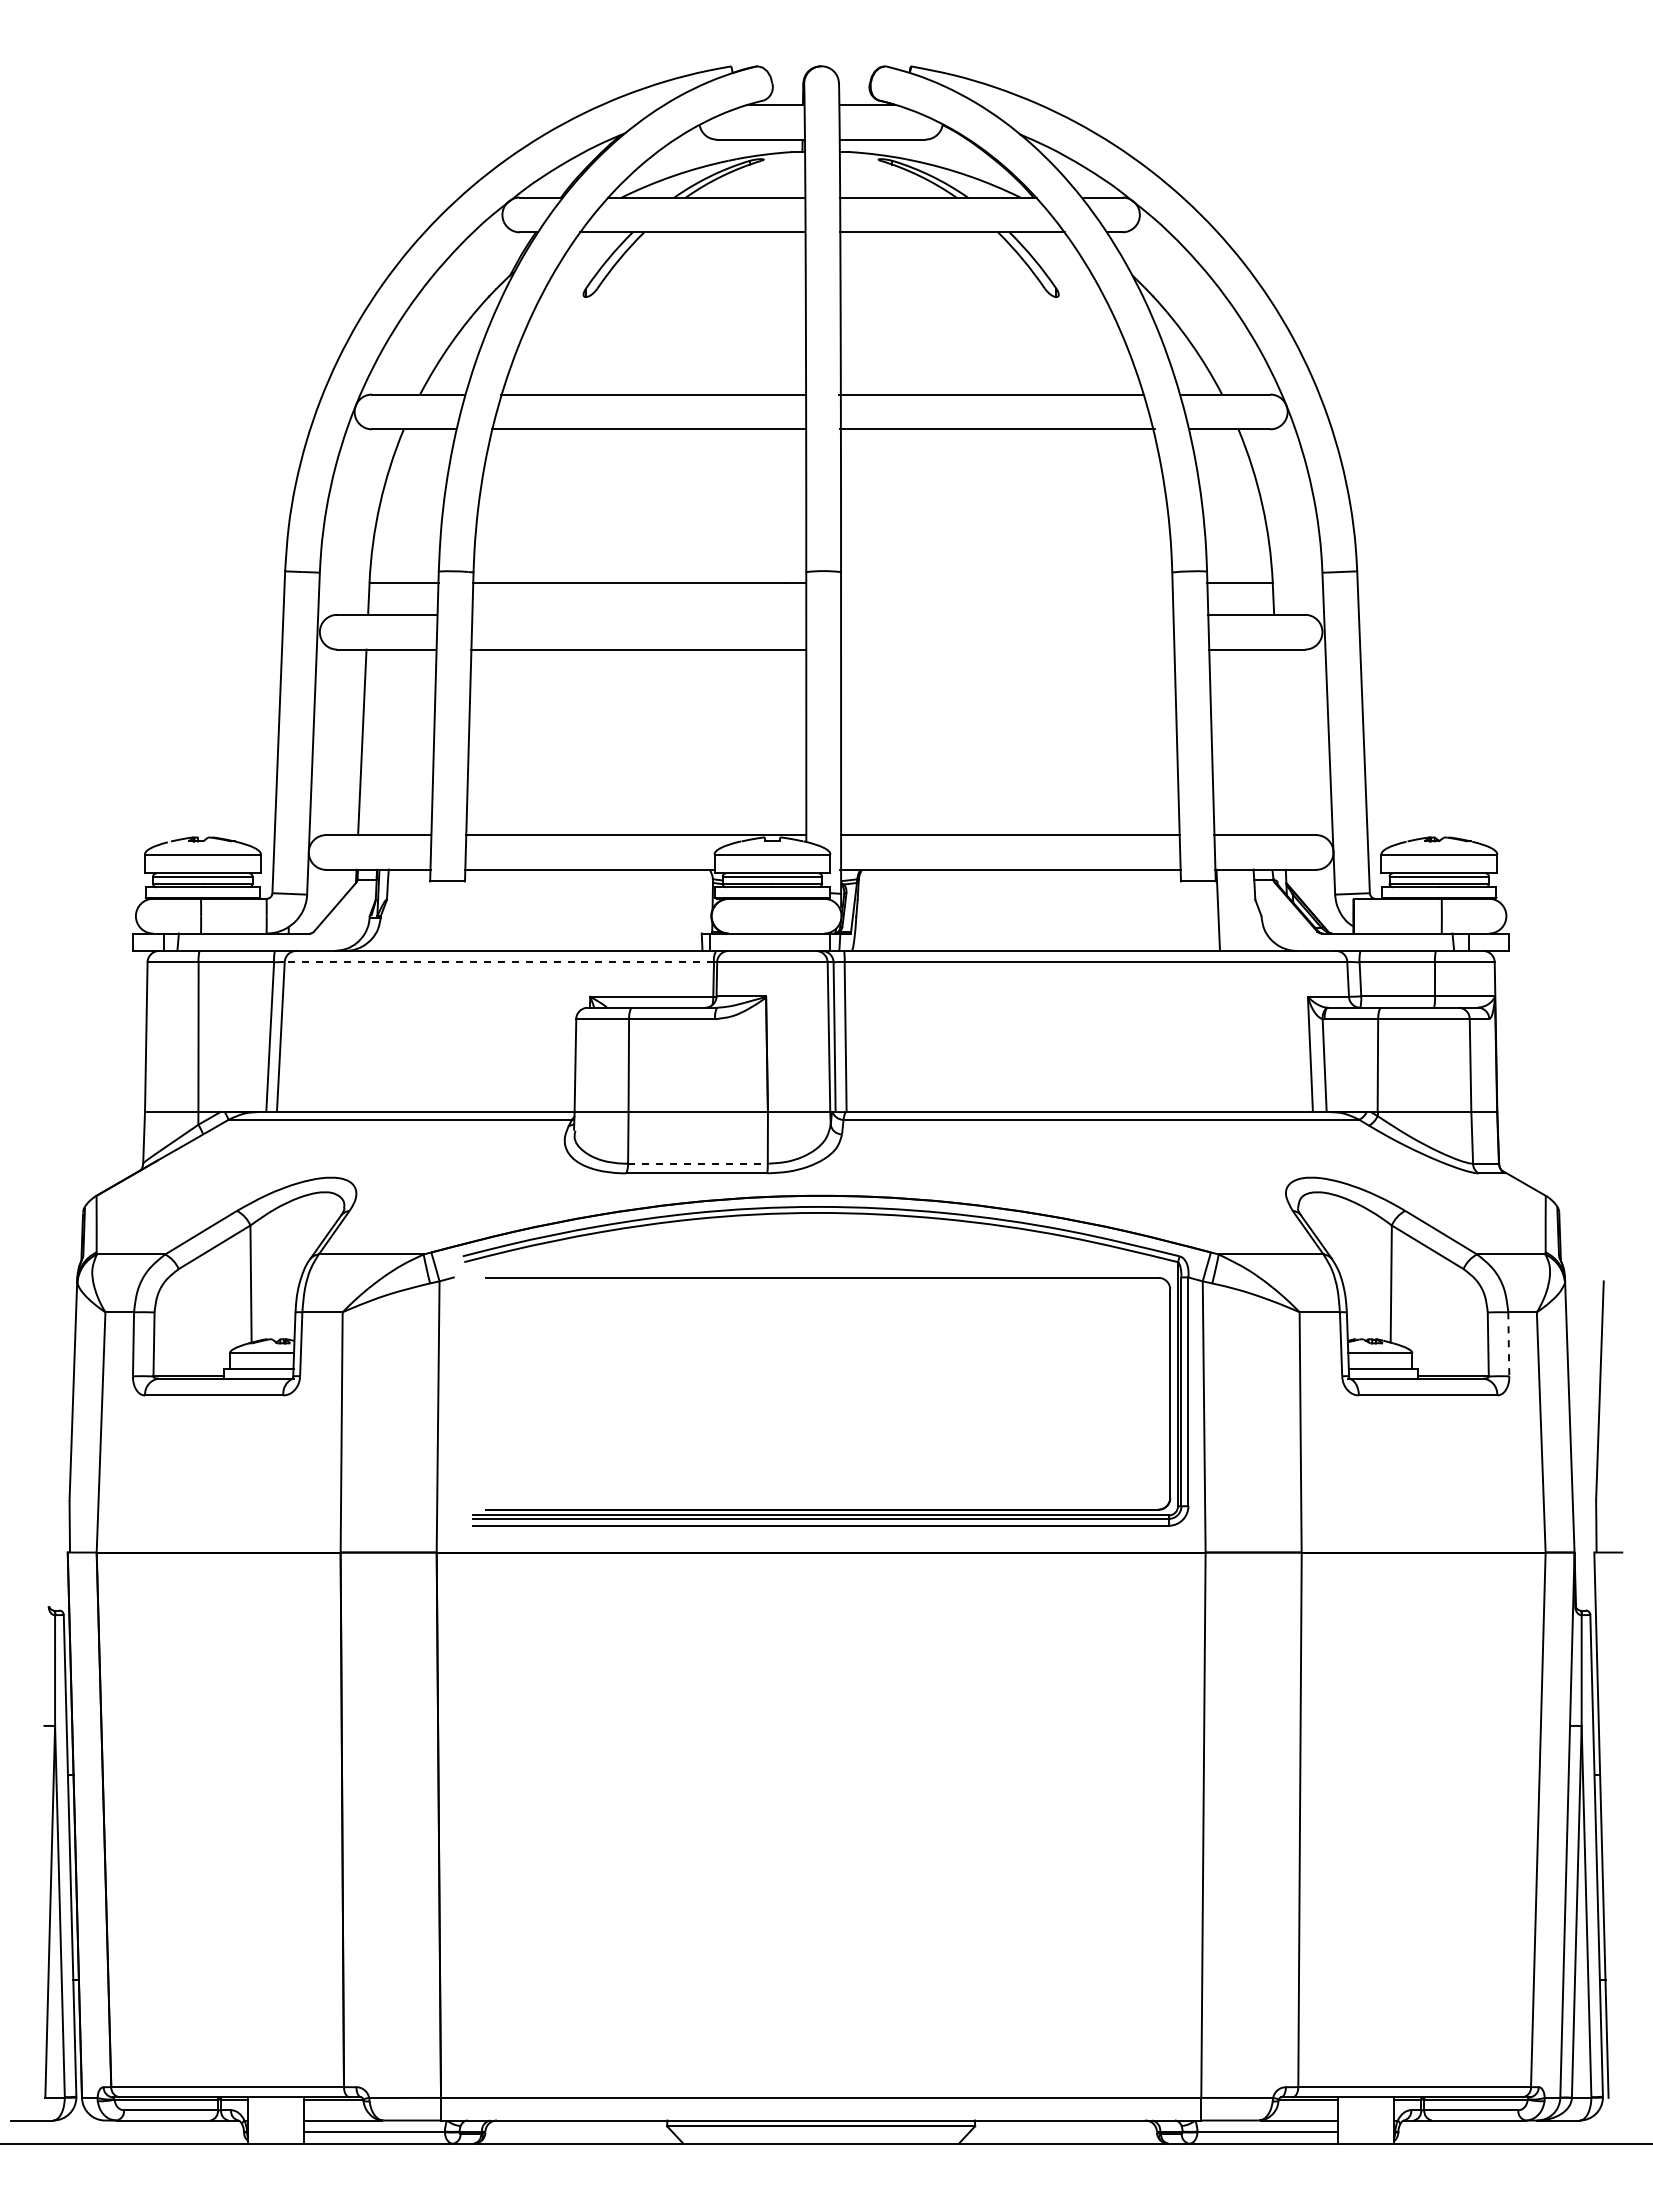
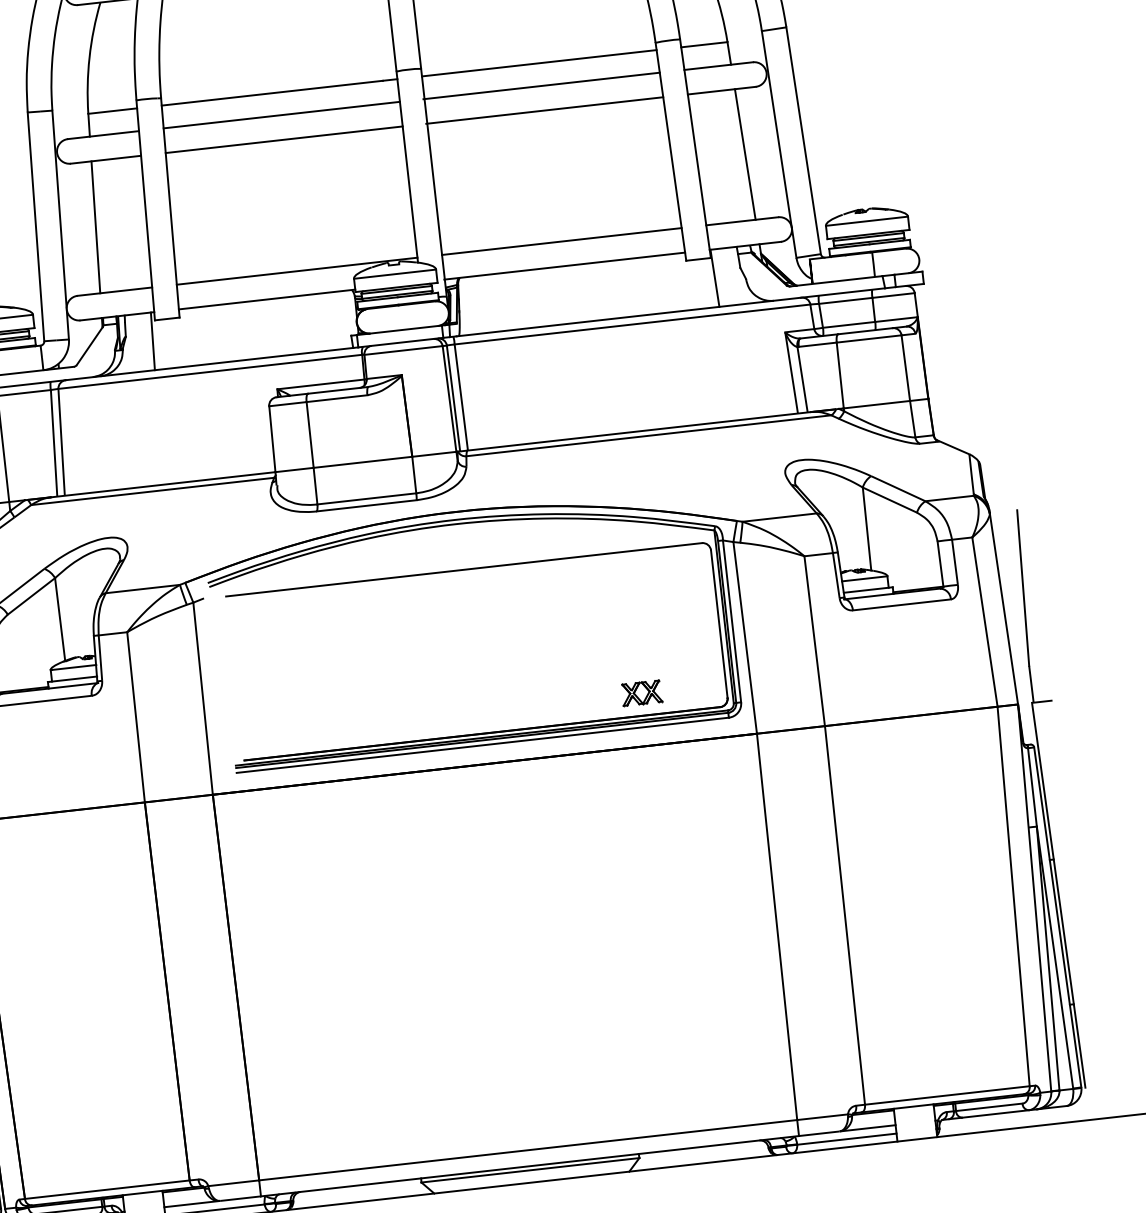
line: (1006, 582) -> (539, 63), added
line: (639, 614) -> (281, 114), added
line: (1006, 614) -> (541, 85), added
line: (1006, 649) -> (544, 110), added
line: (1279, 742) -> (744, 154), added
line: (423, 909) -> (152, 340), added
line: (499, 961) -> (210, 371), dashed -> solid
line: (697, 1163) -> (366, 498), dashed -> solid
line: (1508, 1345) -> (954, 563), dashed -> solid
part: (1051, 1477) -> (641, 692), added

